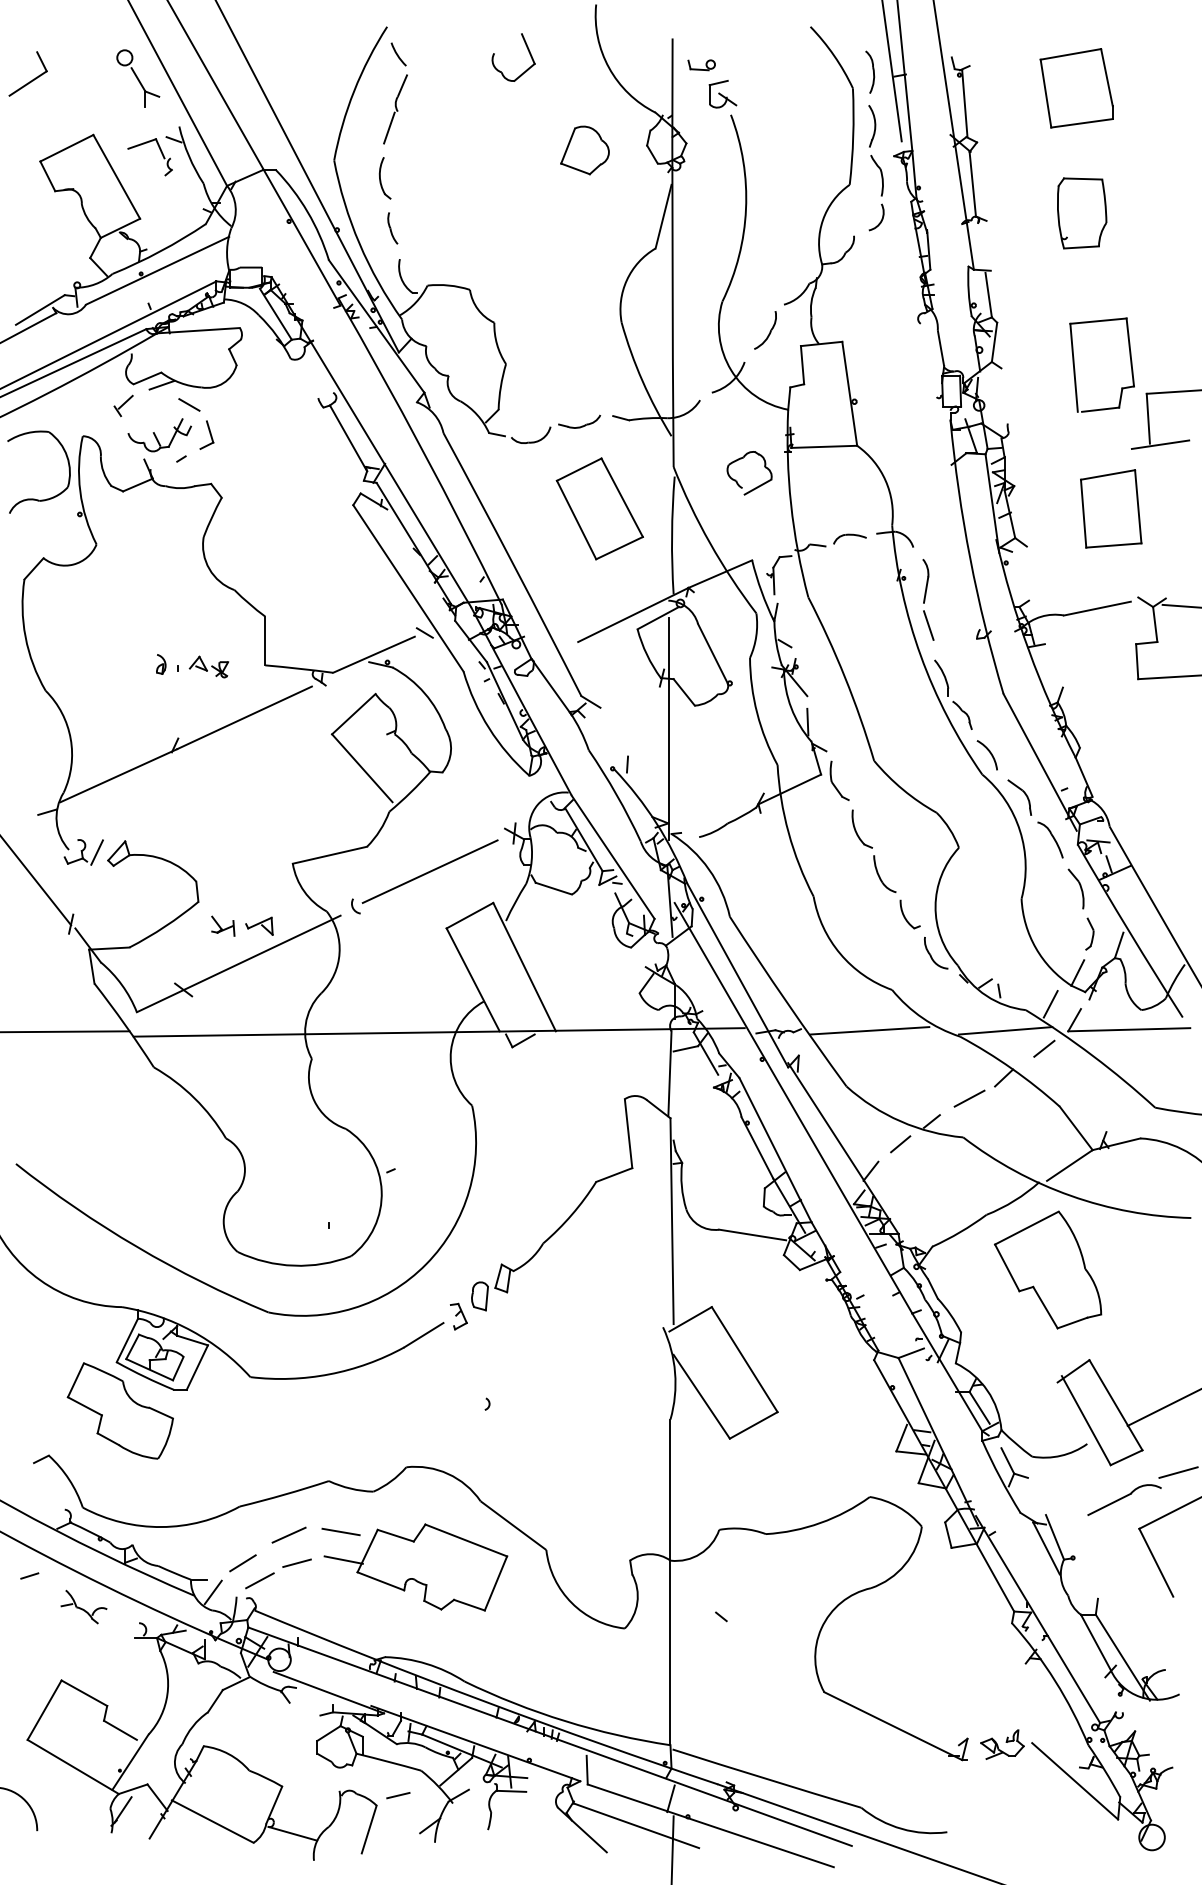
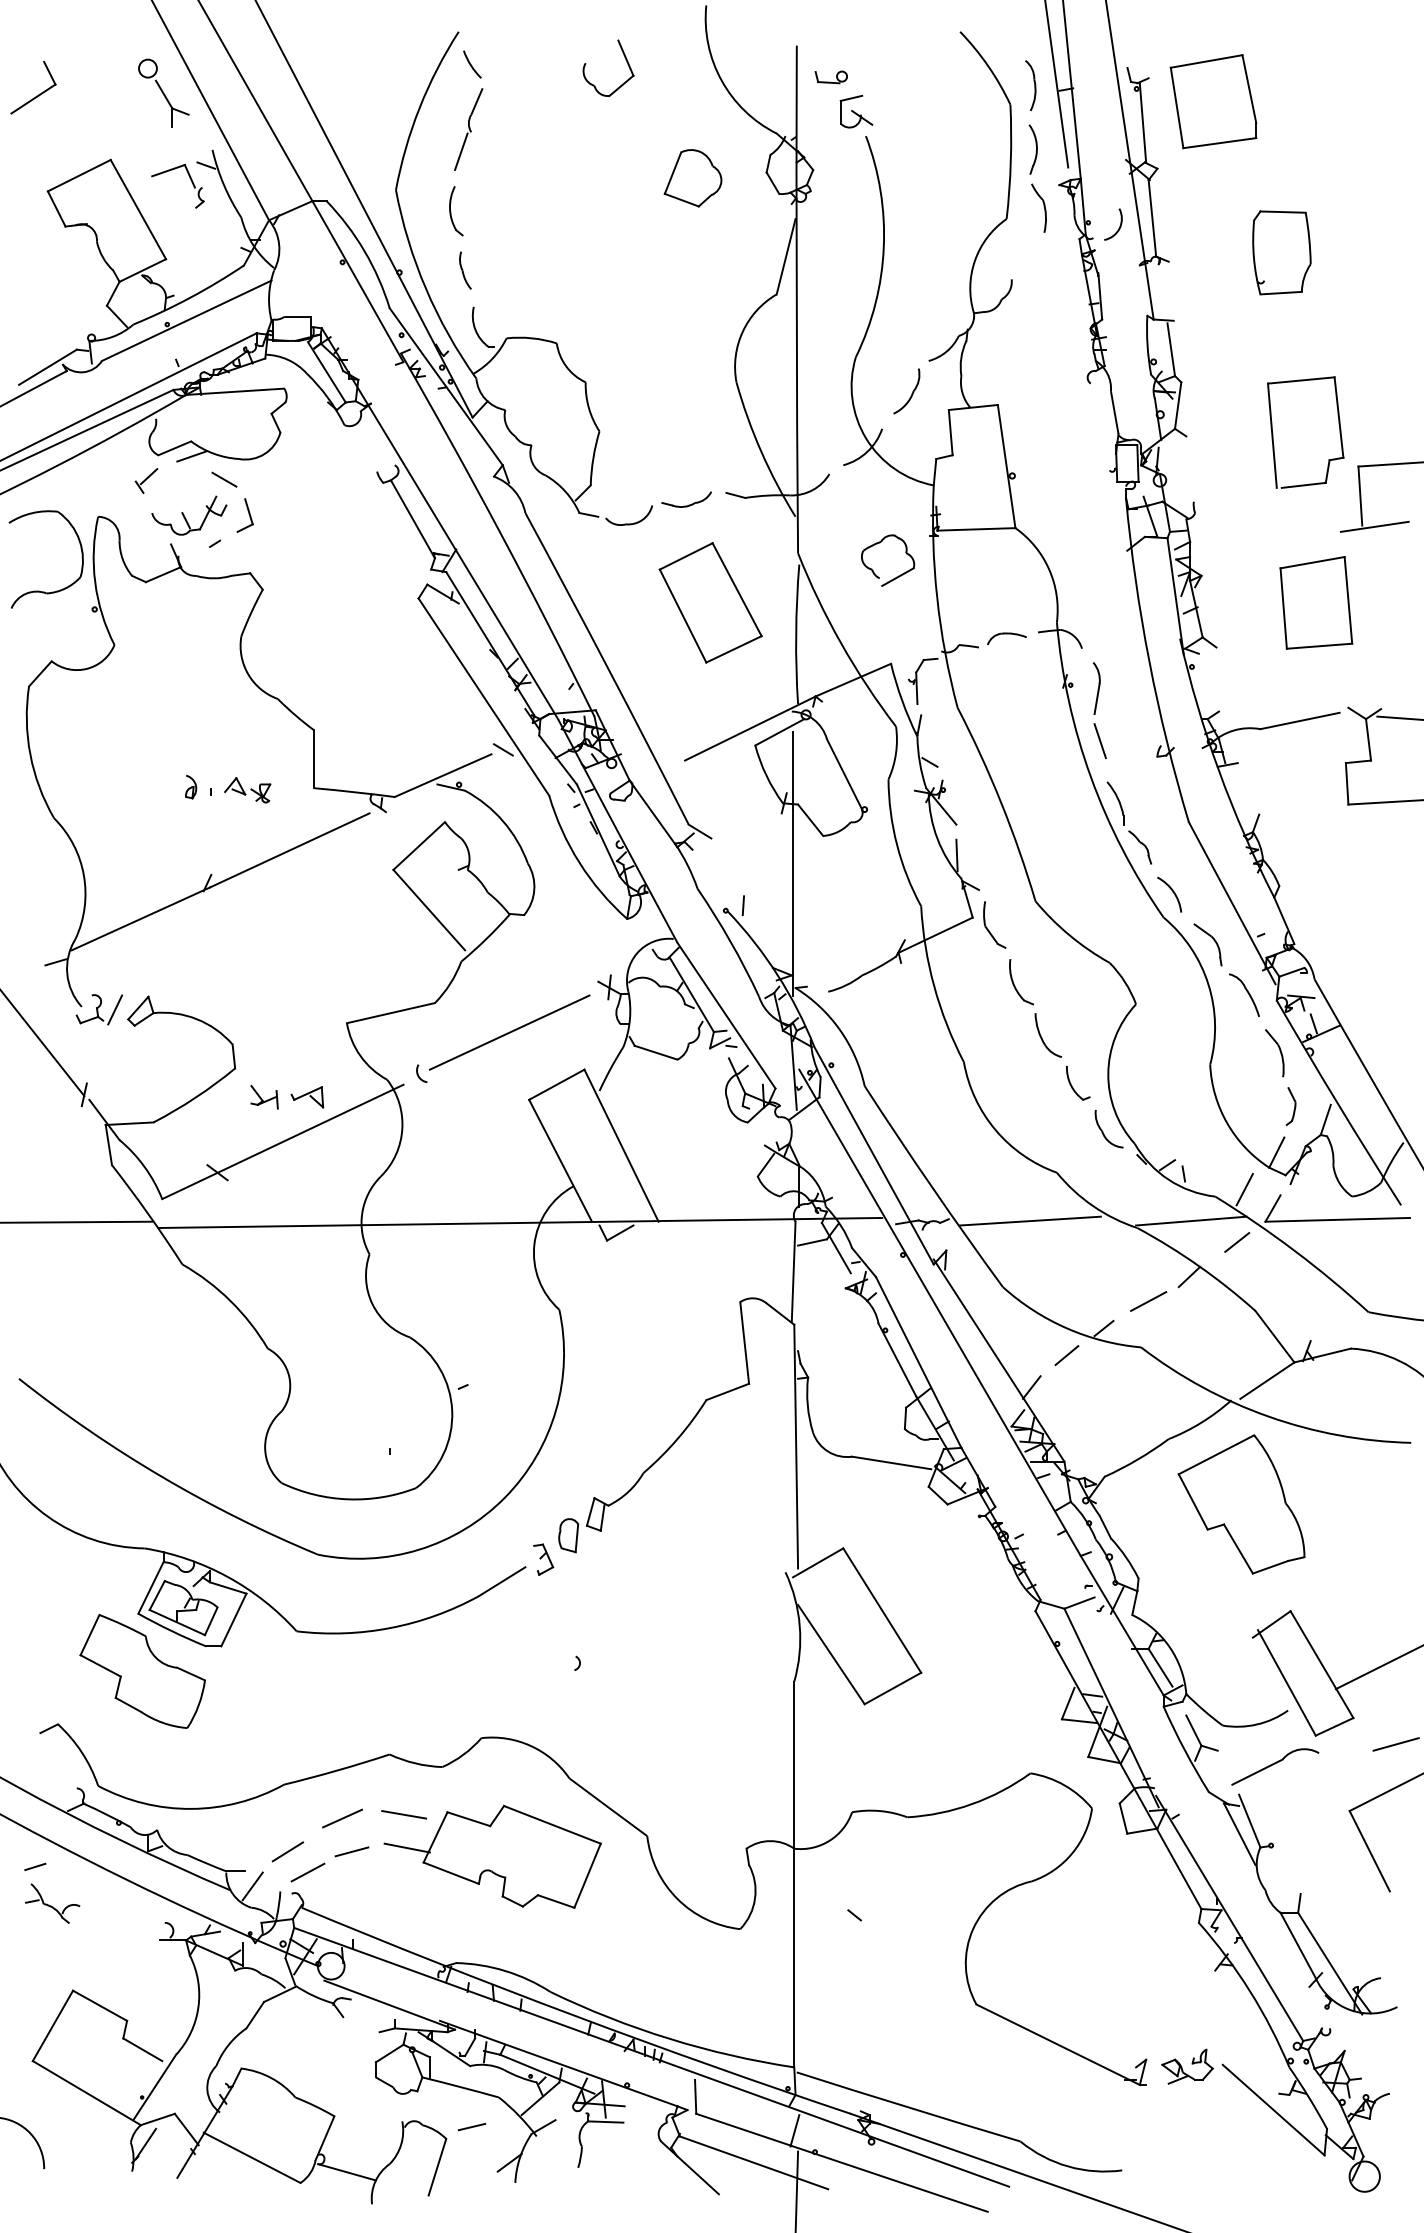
part: (1076, 88) -> (1213, 101), moved
arc: (881, 218) -> (1119, 225), moved
part: (1124, 1499) -> (1275, 1766), moved
part: (83, 1606) -> (52, 1903), moved

